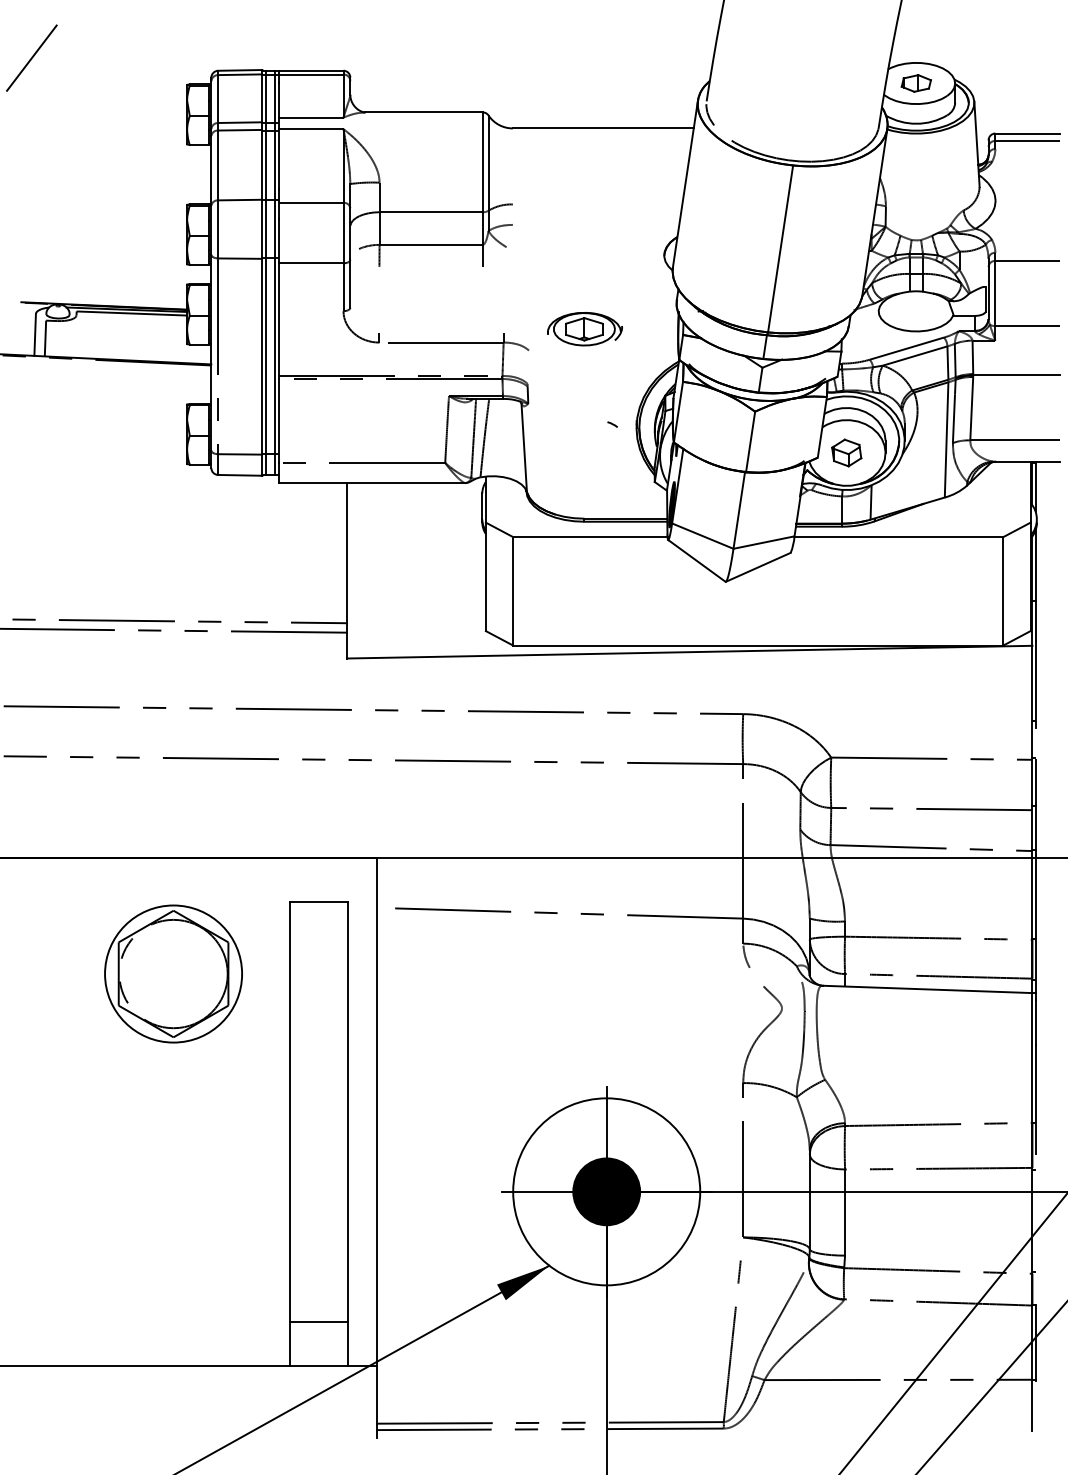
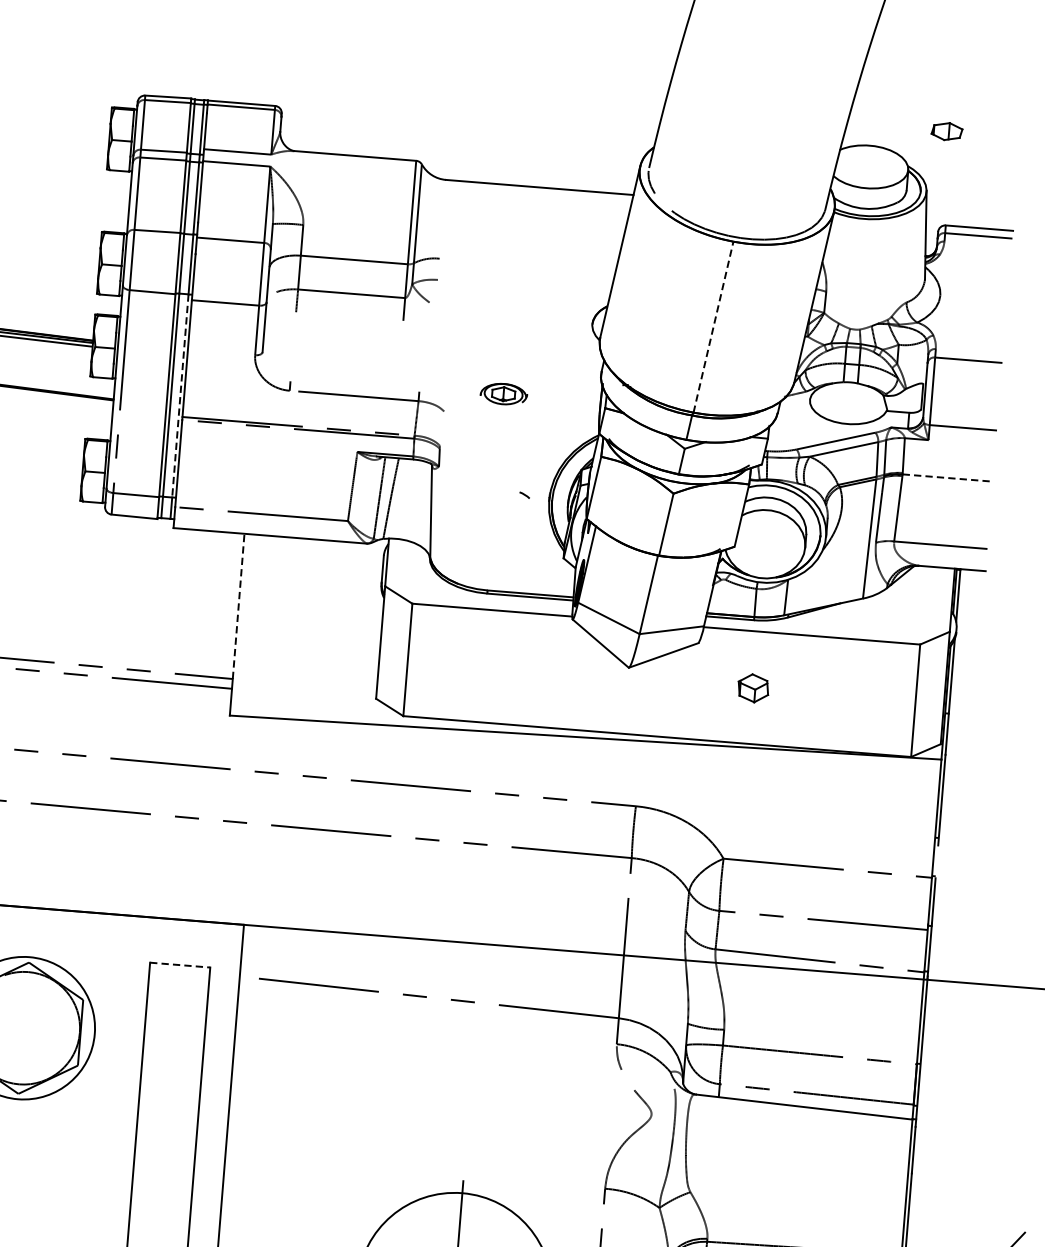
part: (915, 83) -> (946, 131), moved
line: (780, 248) -> (713, 326), solid -> dashed
part: (584, 329) -> (503, 394), size x0.6
line: (274, 355) -> (179, 395), solid -> dashed
line: (1016, 375) -> (947, 478), solid -> dashed
part: (846, 452) -> (753, 687), moved
line: (347, 552) -> (239, 605), solid -> dashed
line: (319, 901) -> (181, 965), solid -> dashed

